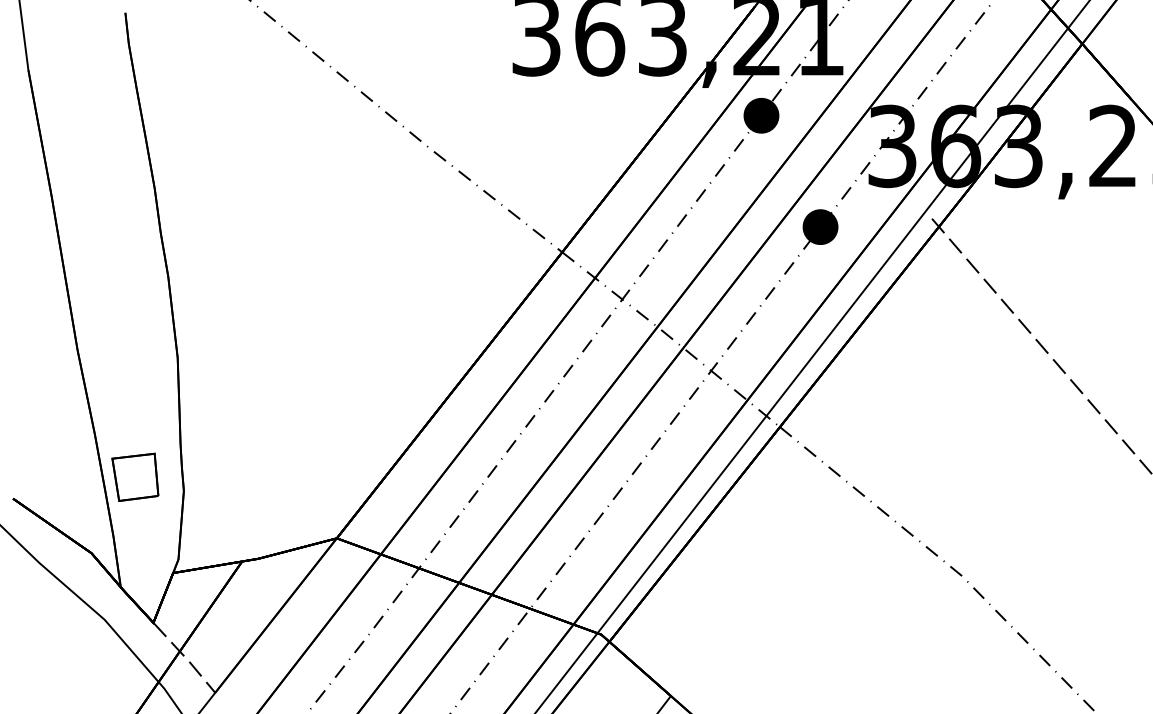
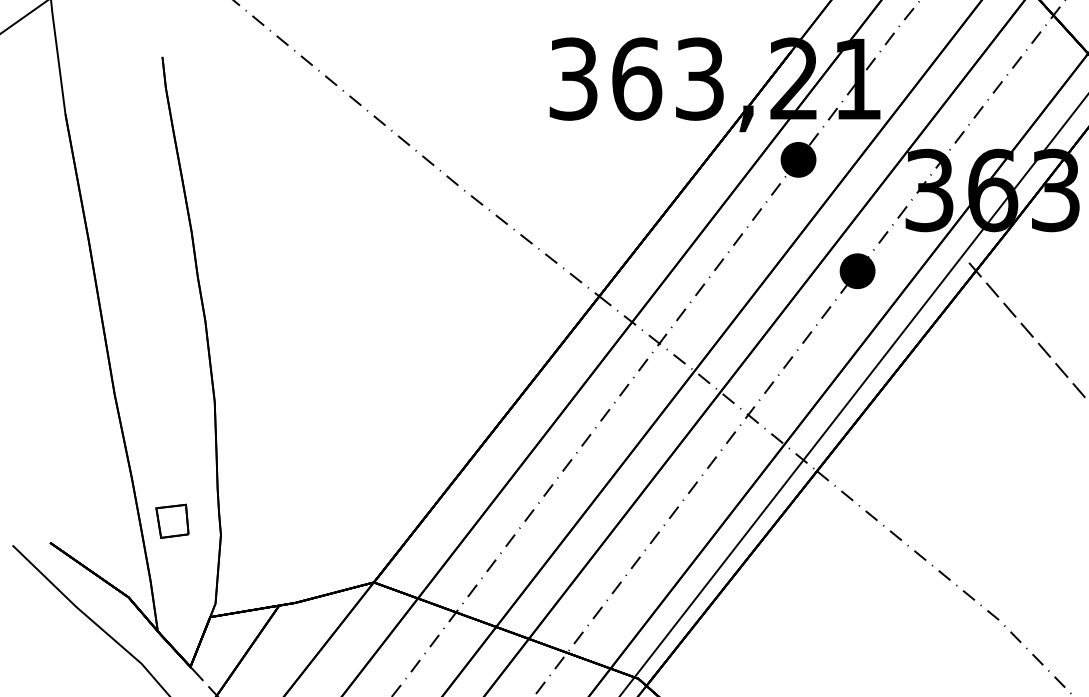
part: (135, 476) -> (172, 520), size x0.7

